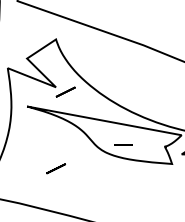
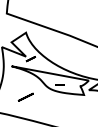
part: (56, 169) -> (26, 97), size x1.6

